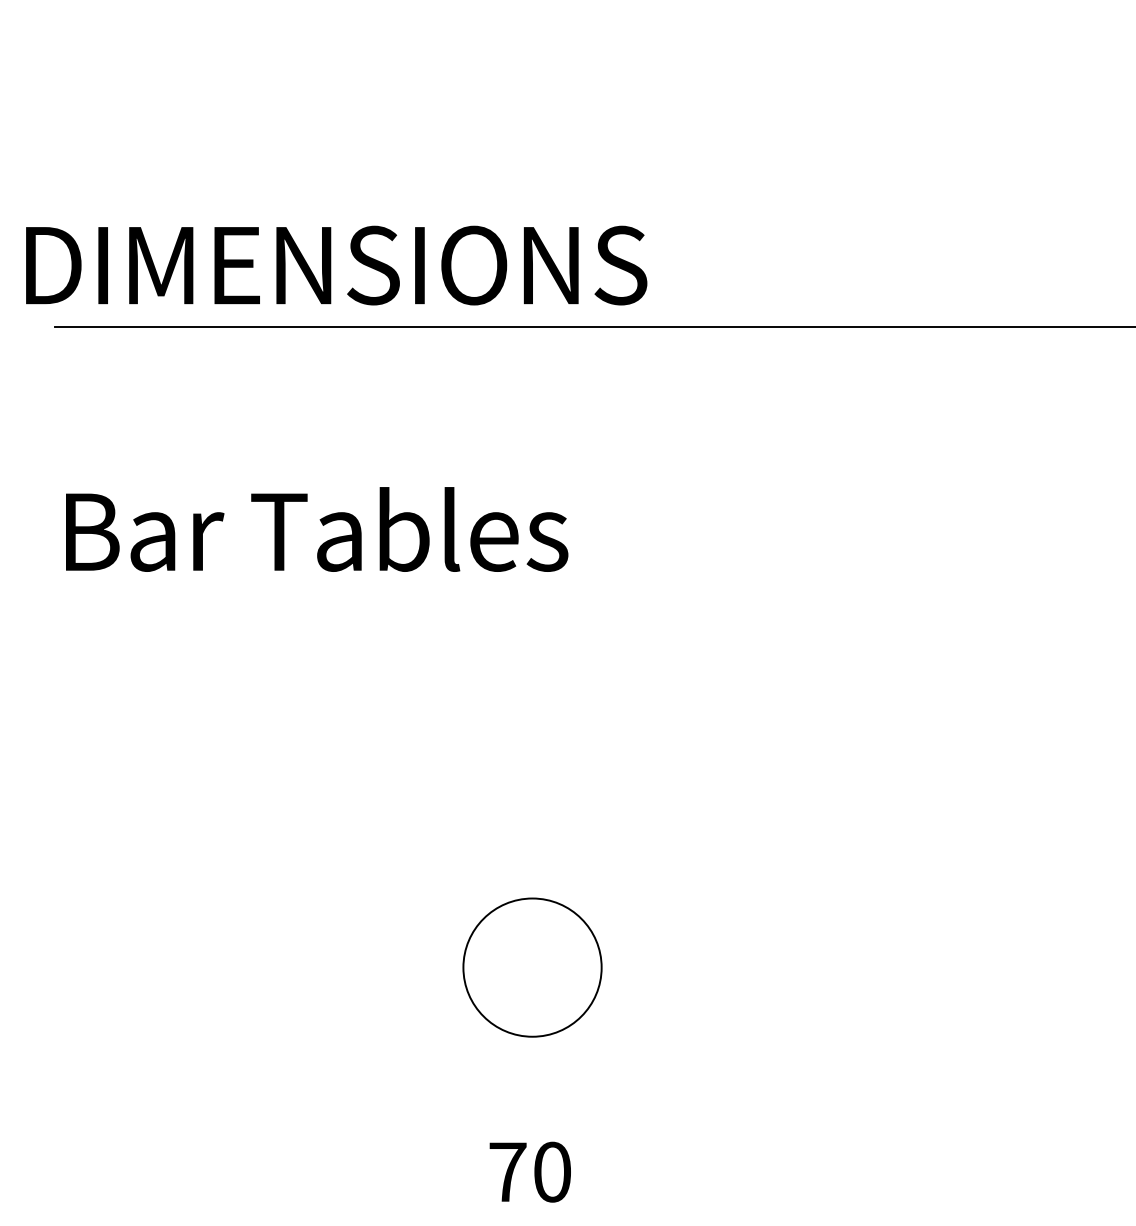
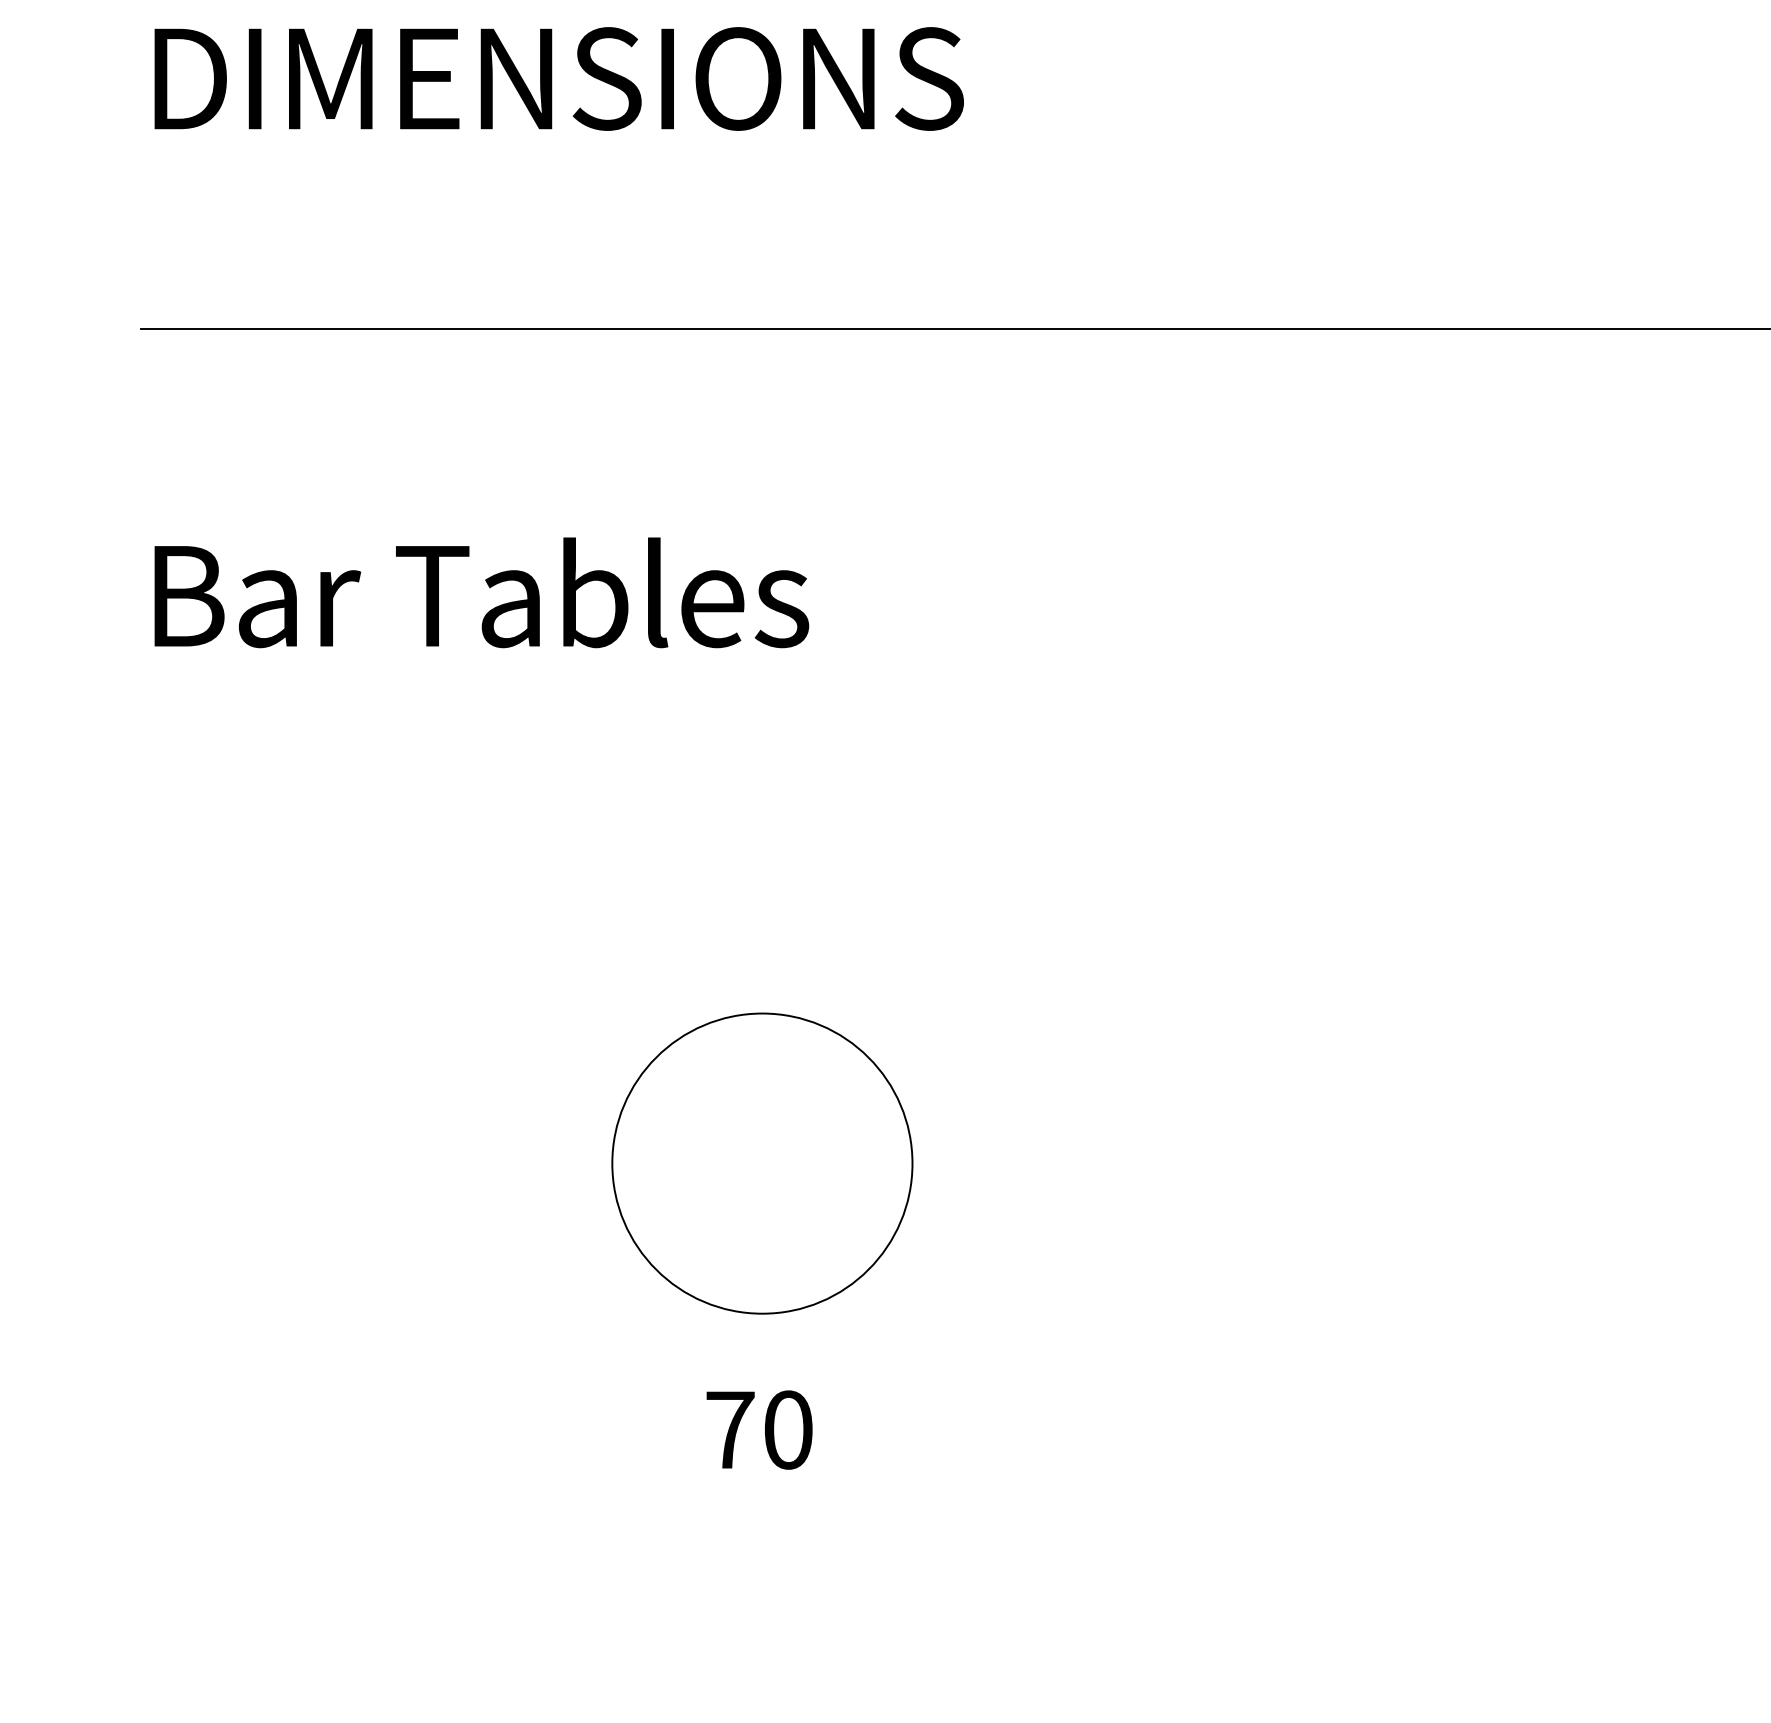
text: (336, 265) -> (558, 78), moved
circle: (532, 967) -> (762, 1163), size x1.67

